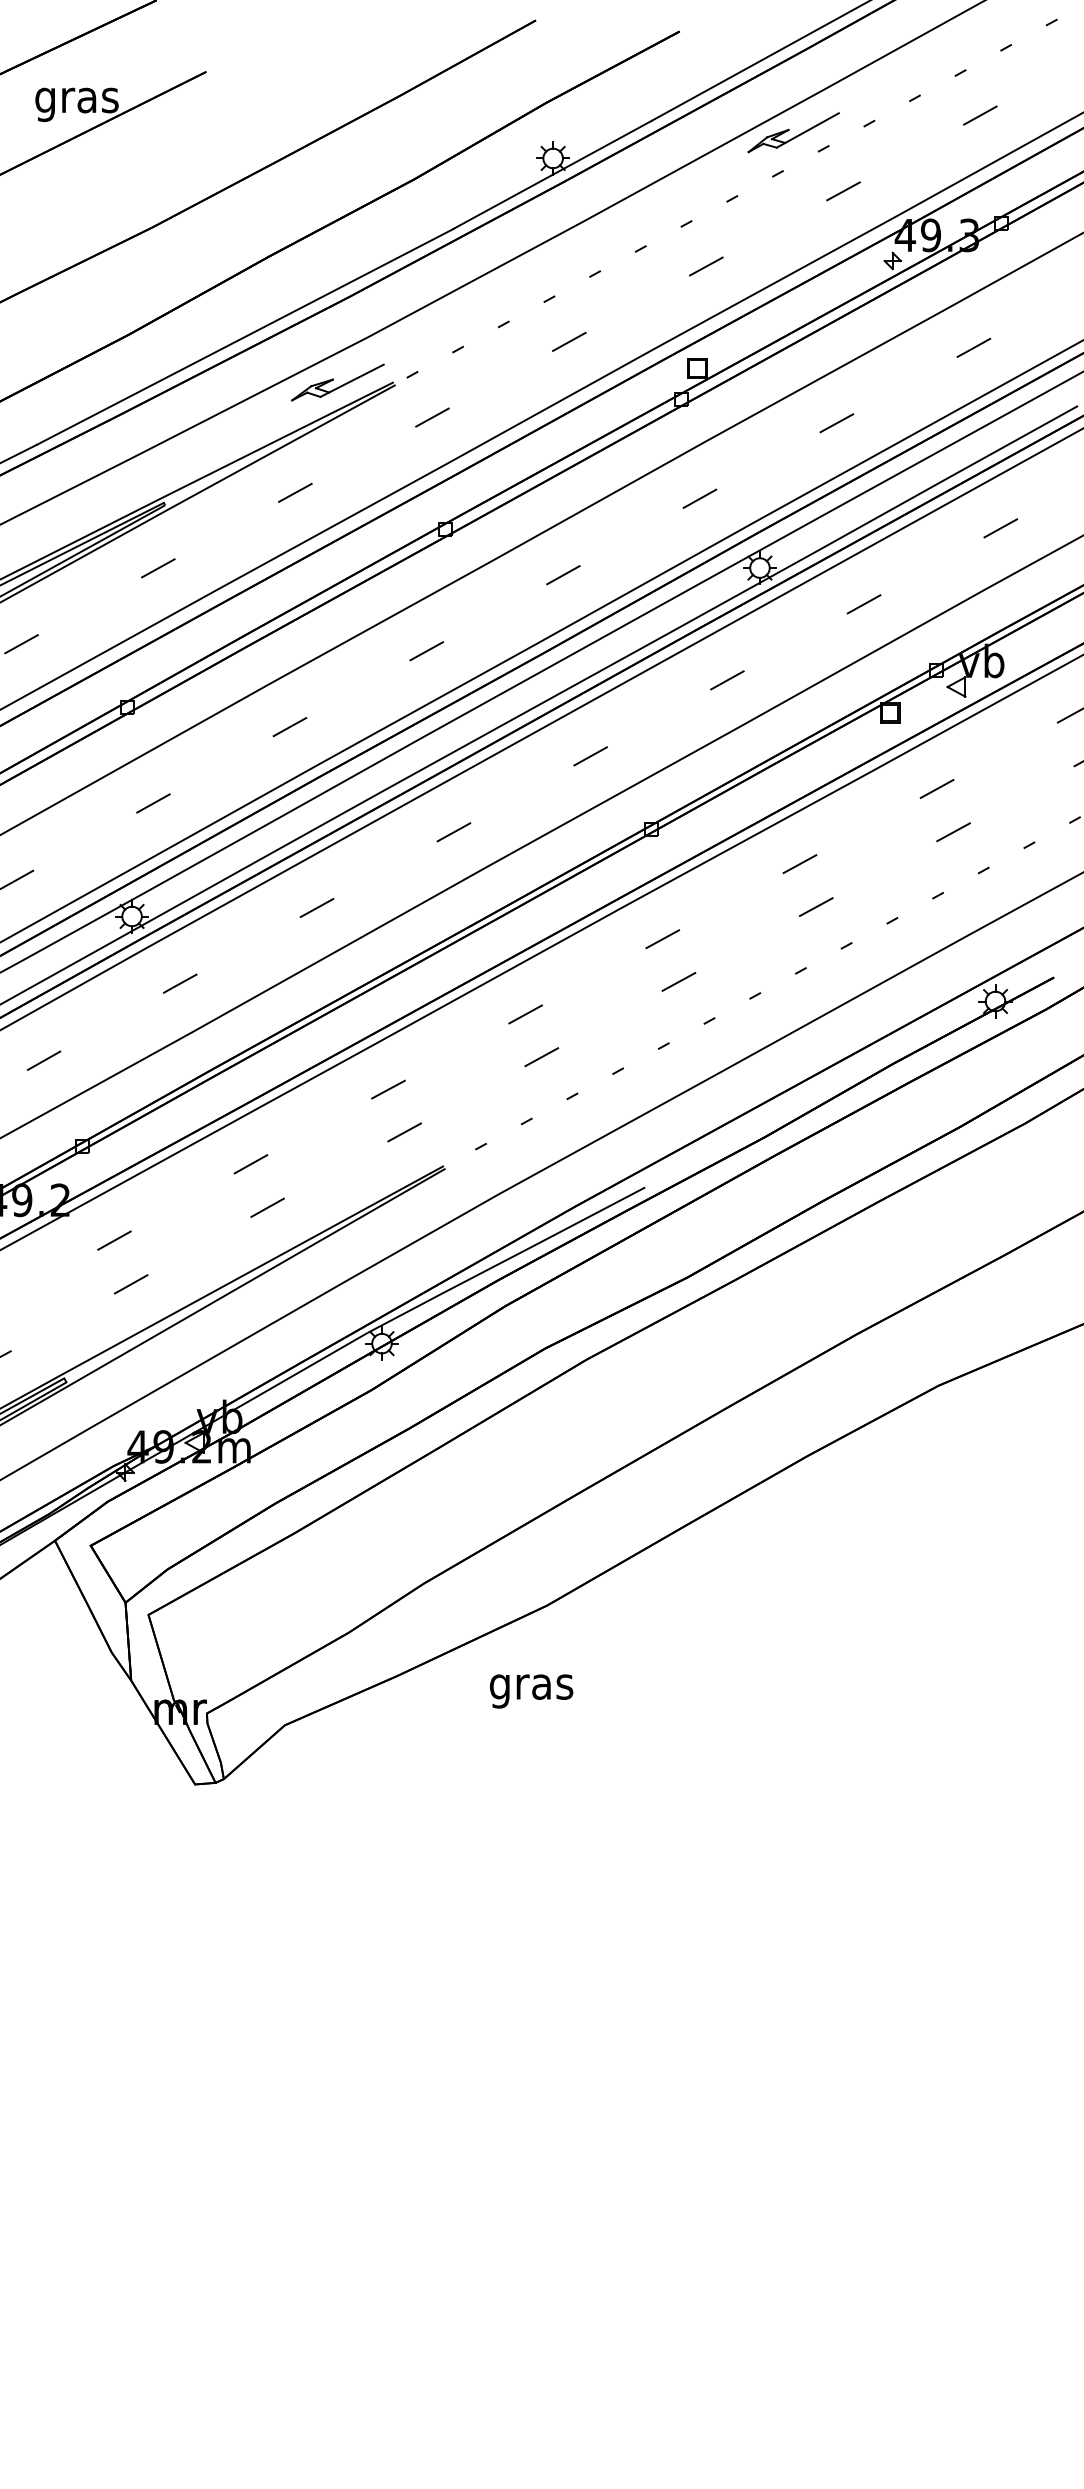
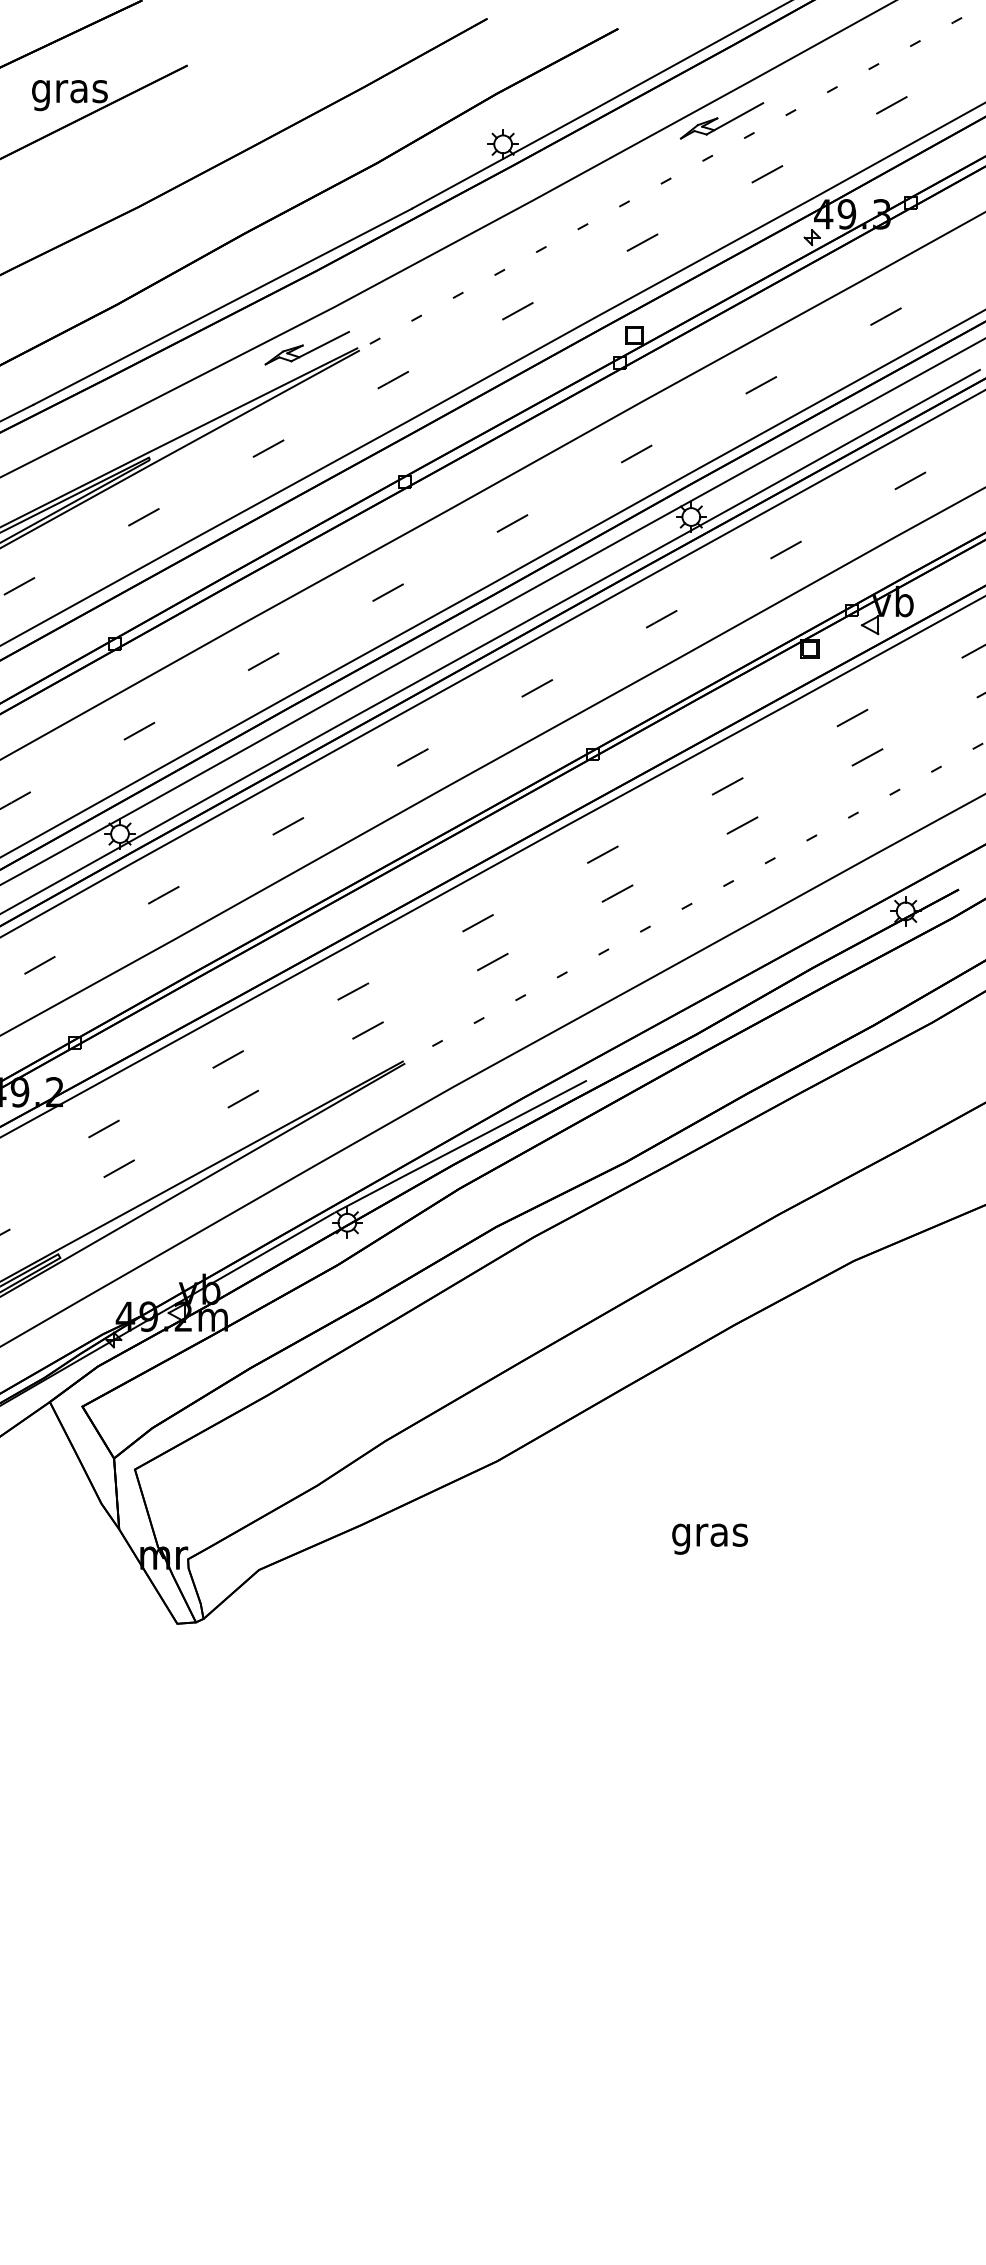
text: (531, 1691) -> (710, 1539), moved

